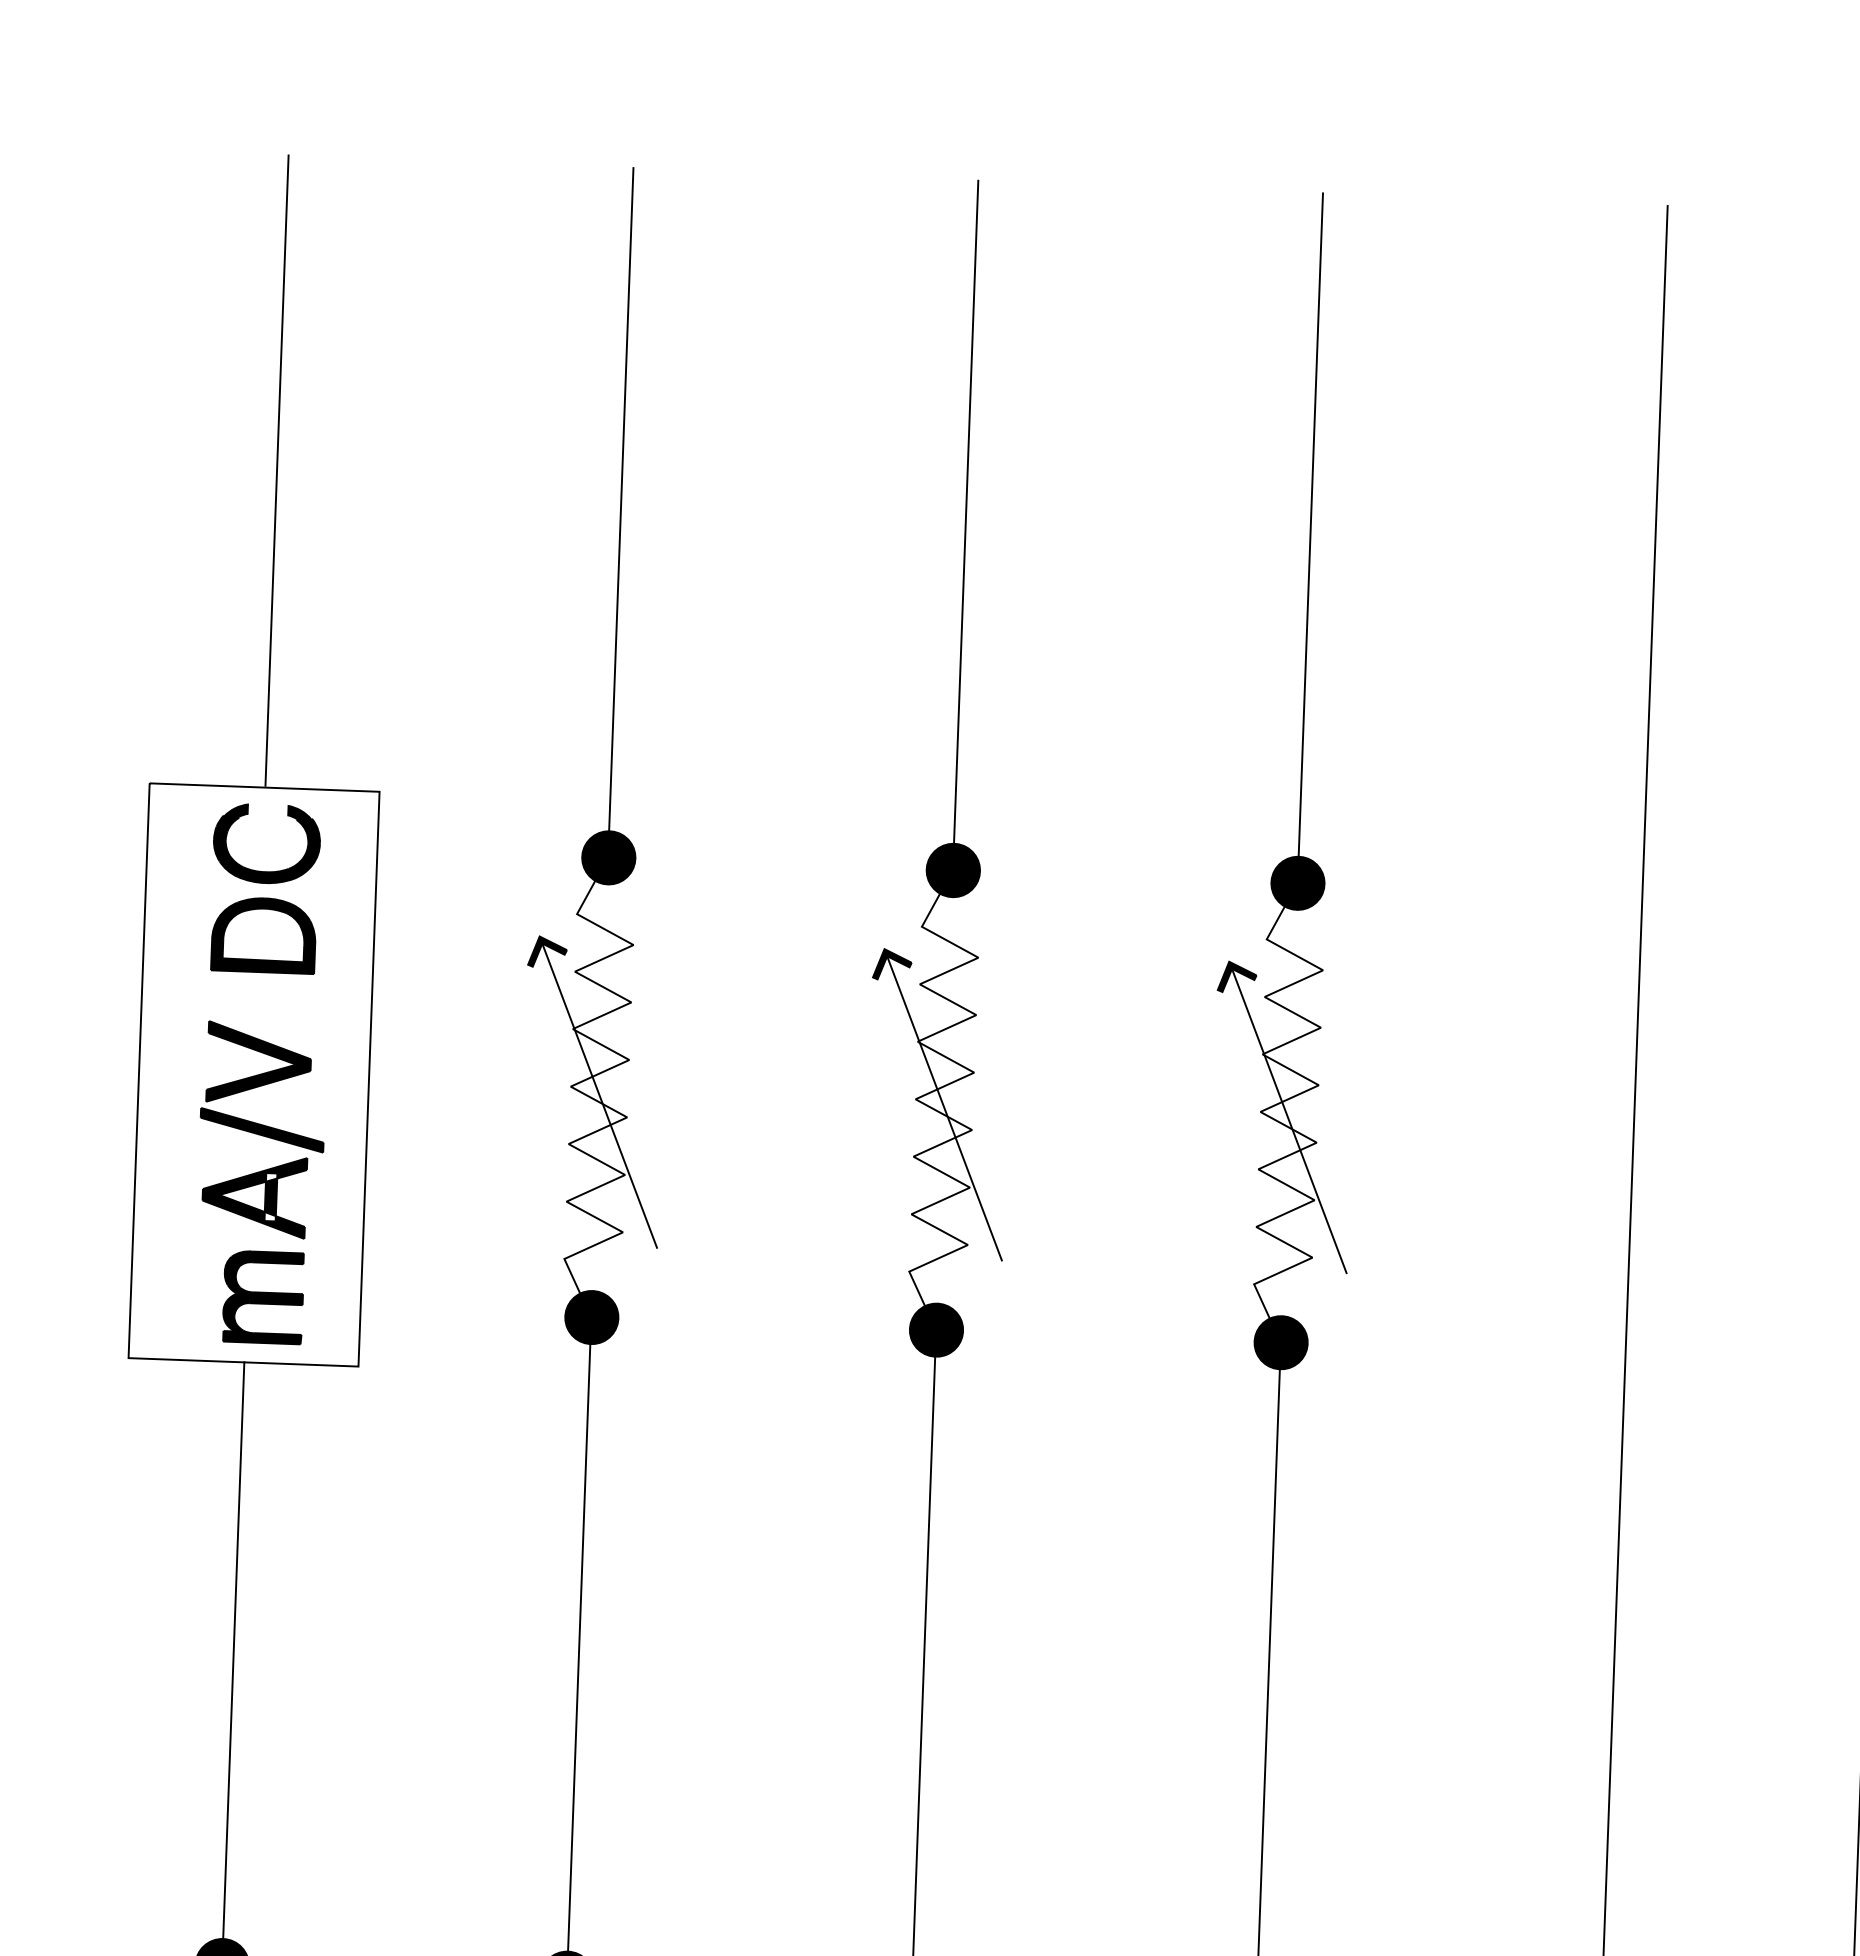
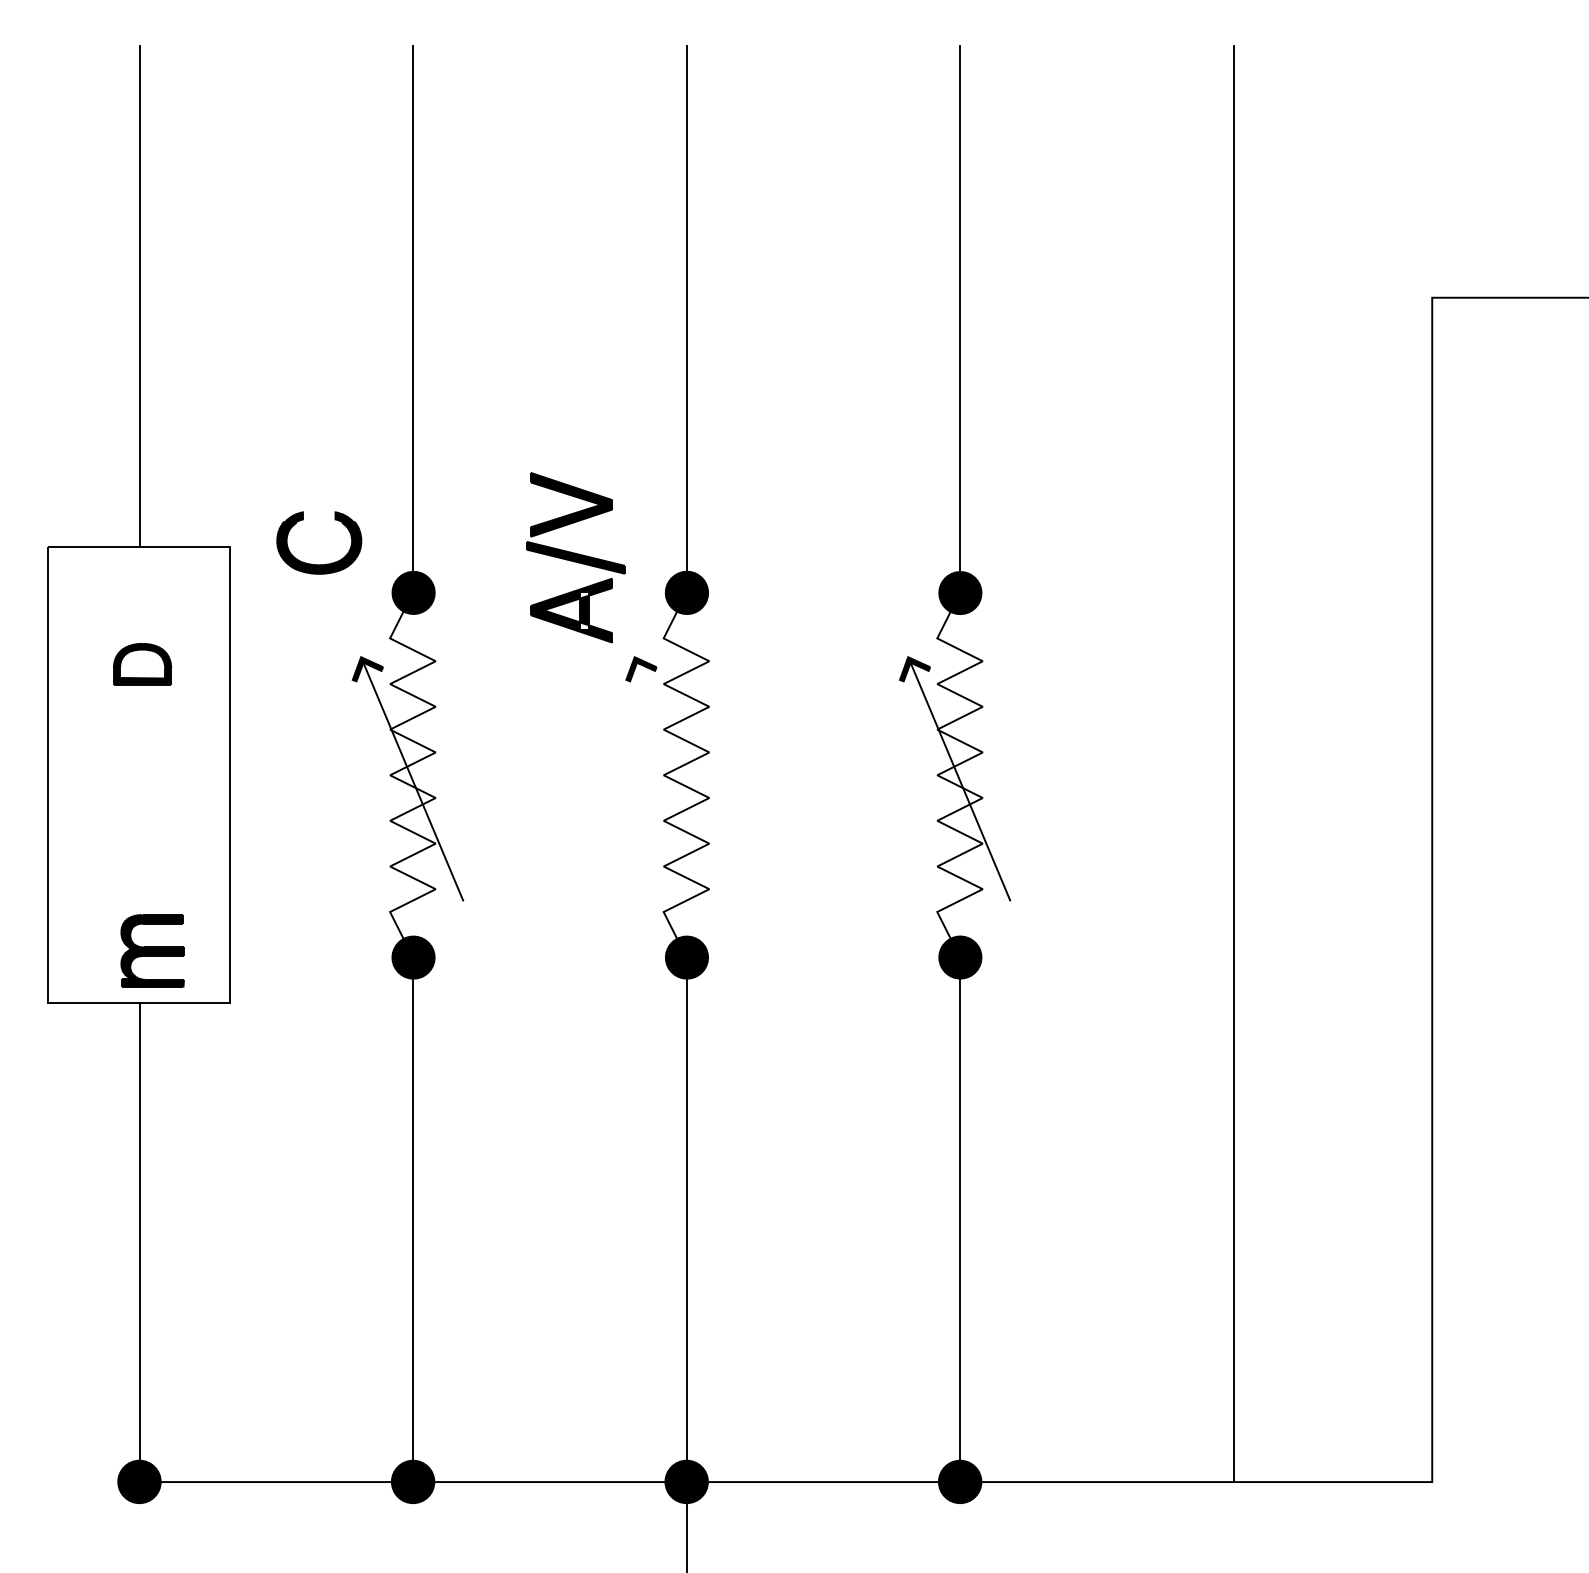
part: (266, 871) -> (319, 564), moved
part: (263, 935) -> (142, 664), size x0.7
line: (944, 1106) -> (686, 780), removed
part: (261, 1129) -> (575, 557), moved

